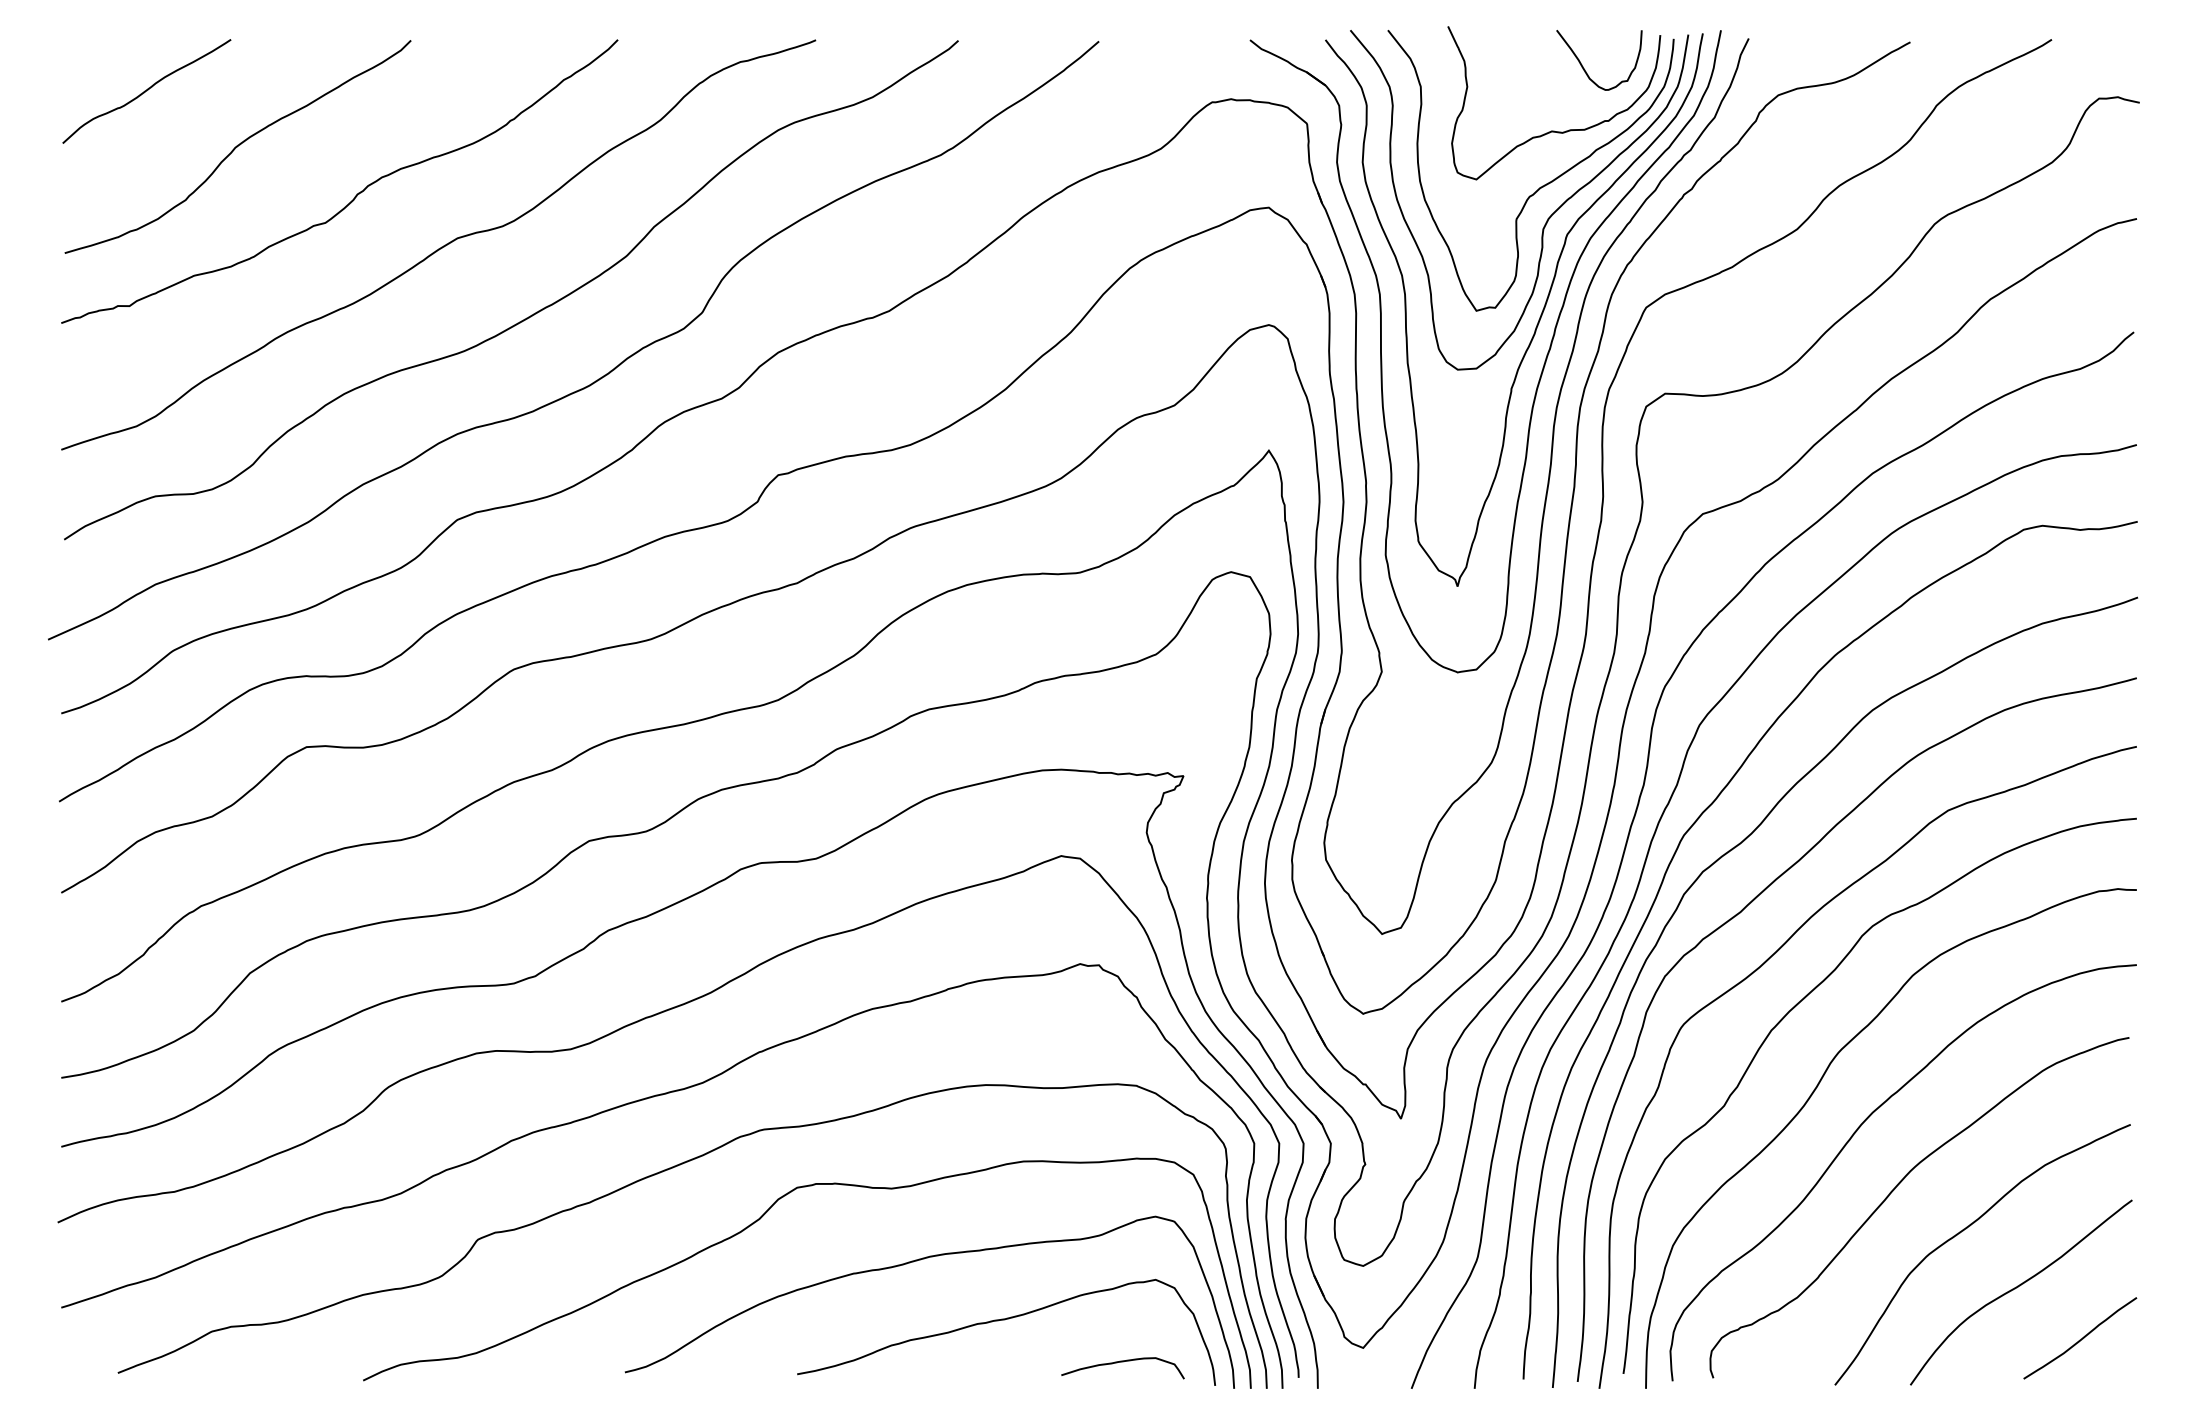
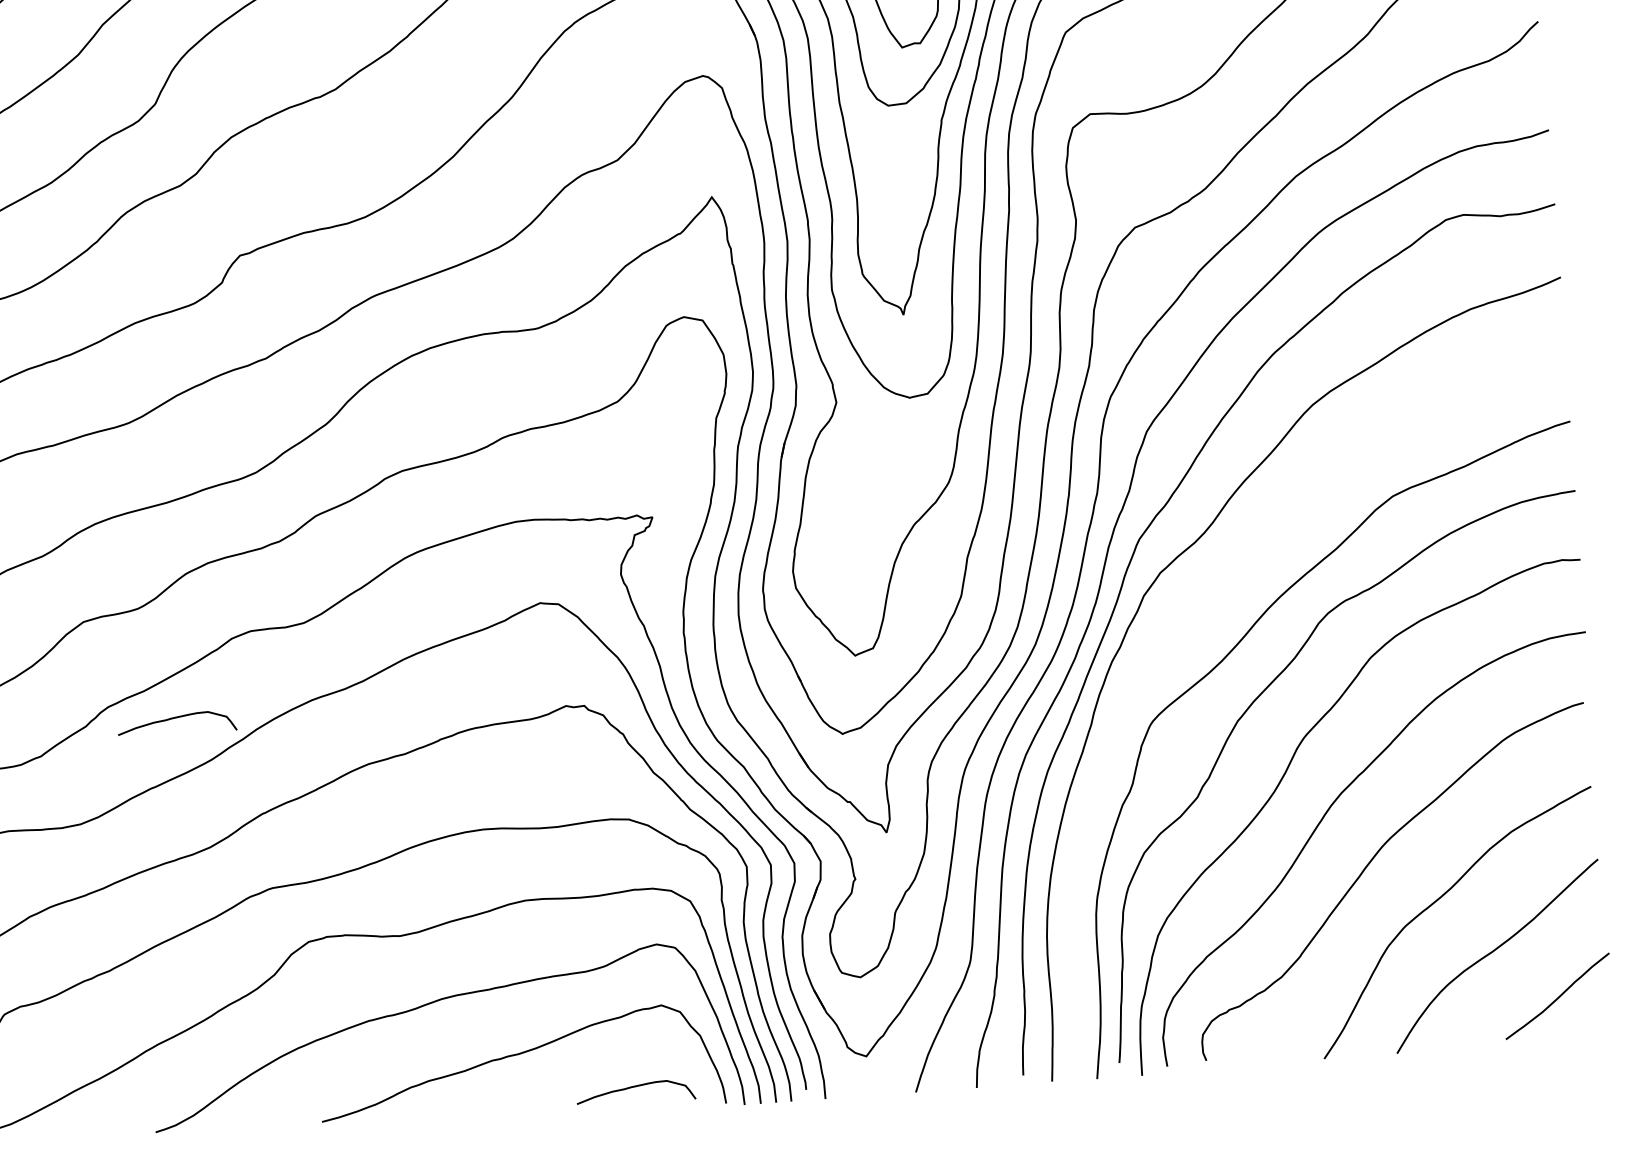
curve: (1751, 903) -> (1209, 600), removed
curve: (677, 947) -> (176, 718), added

